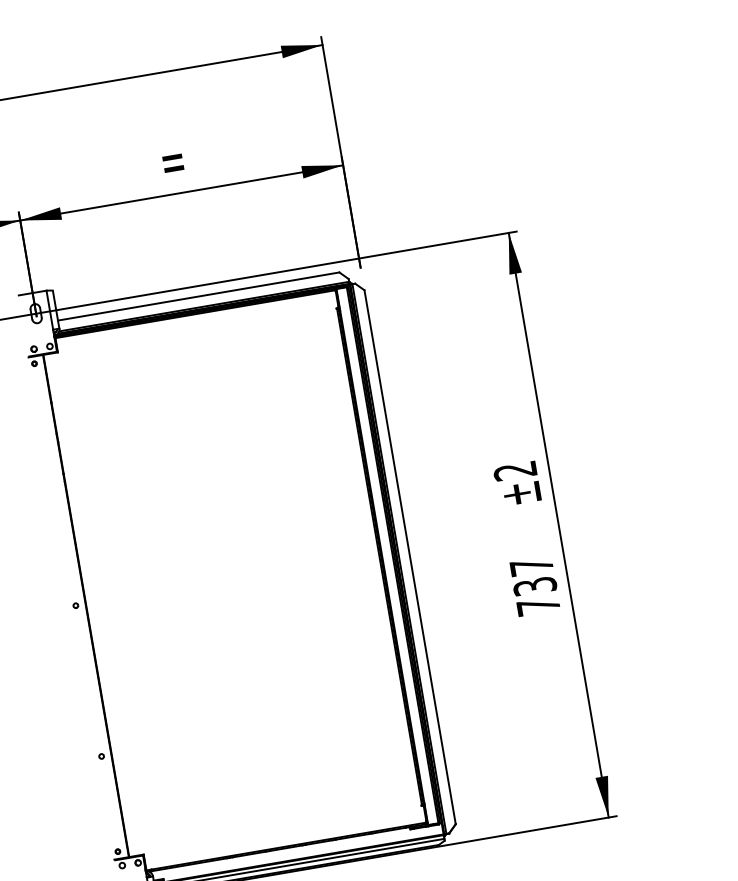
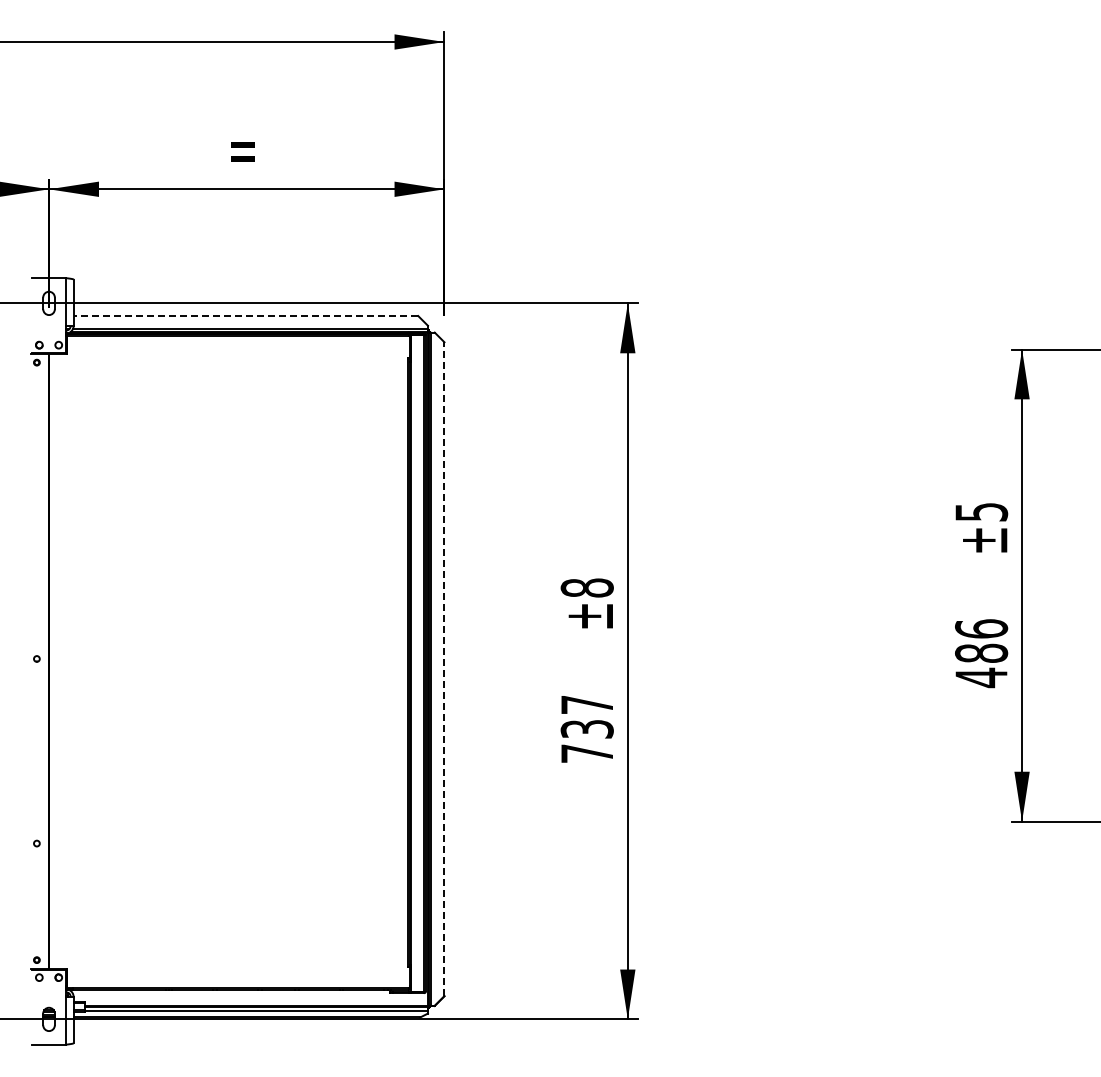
line: (198, 296) -> (245, 316), solid -> dashed
text: (514, 470) -> (586, 587), ±2 -> ±8
line: (410, 557) -> (444, 669), solid -> dashed

